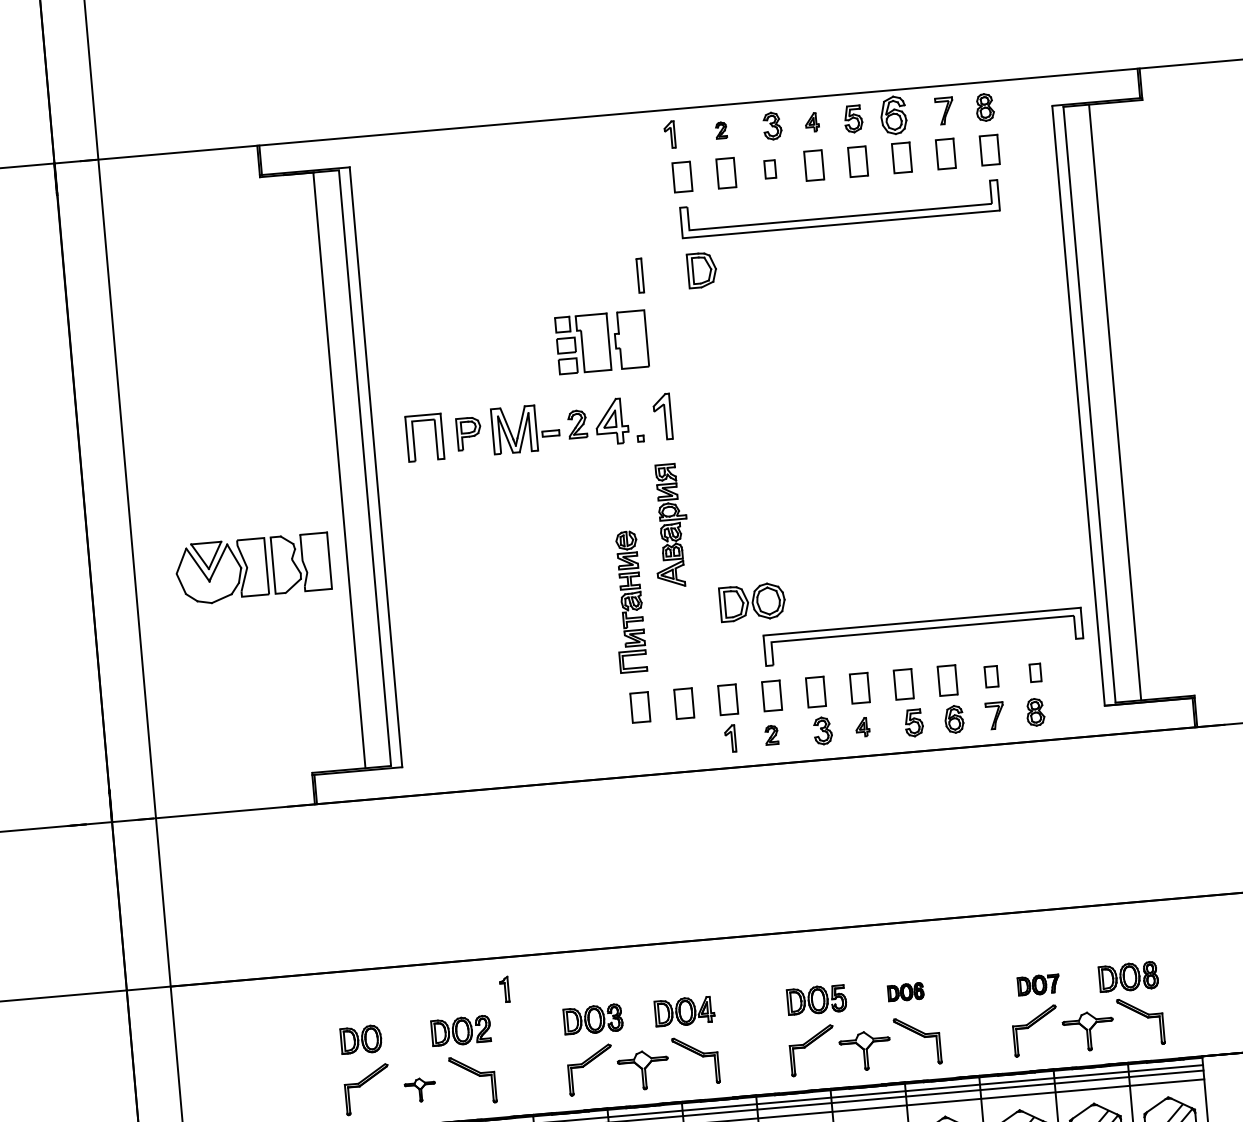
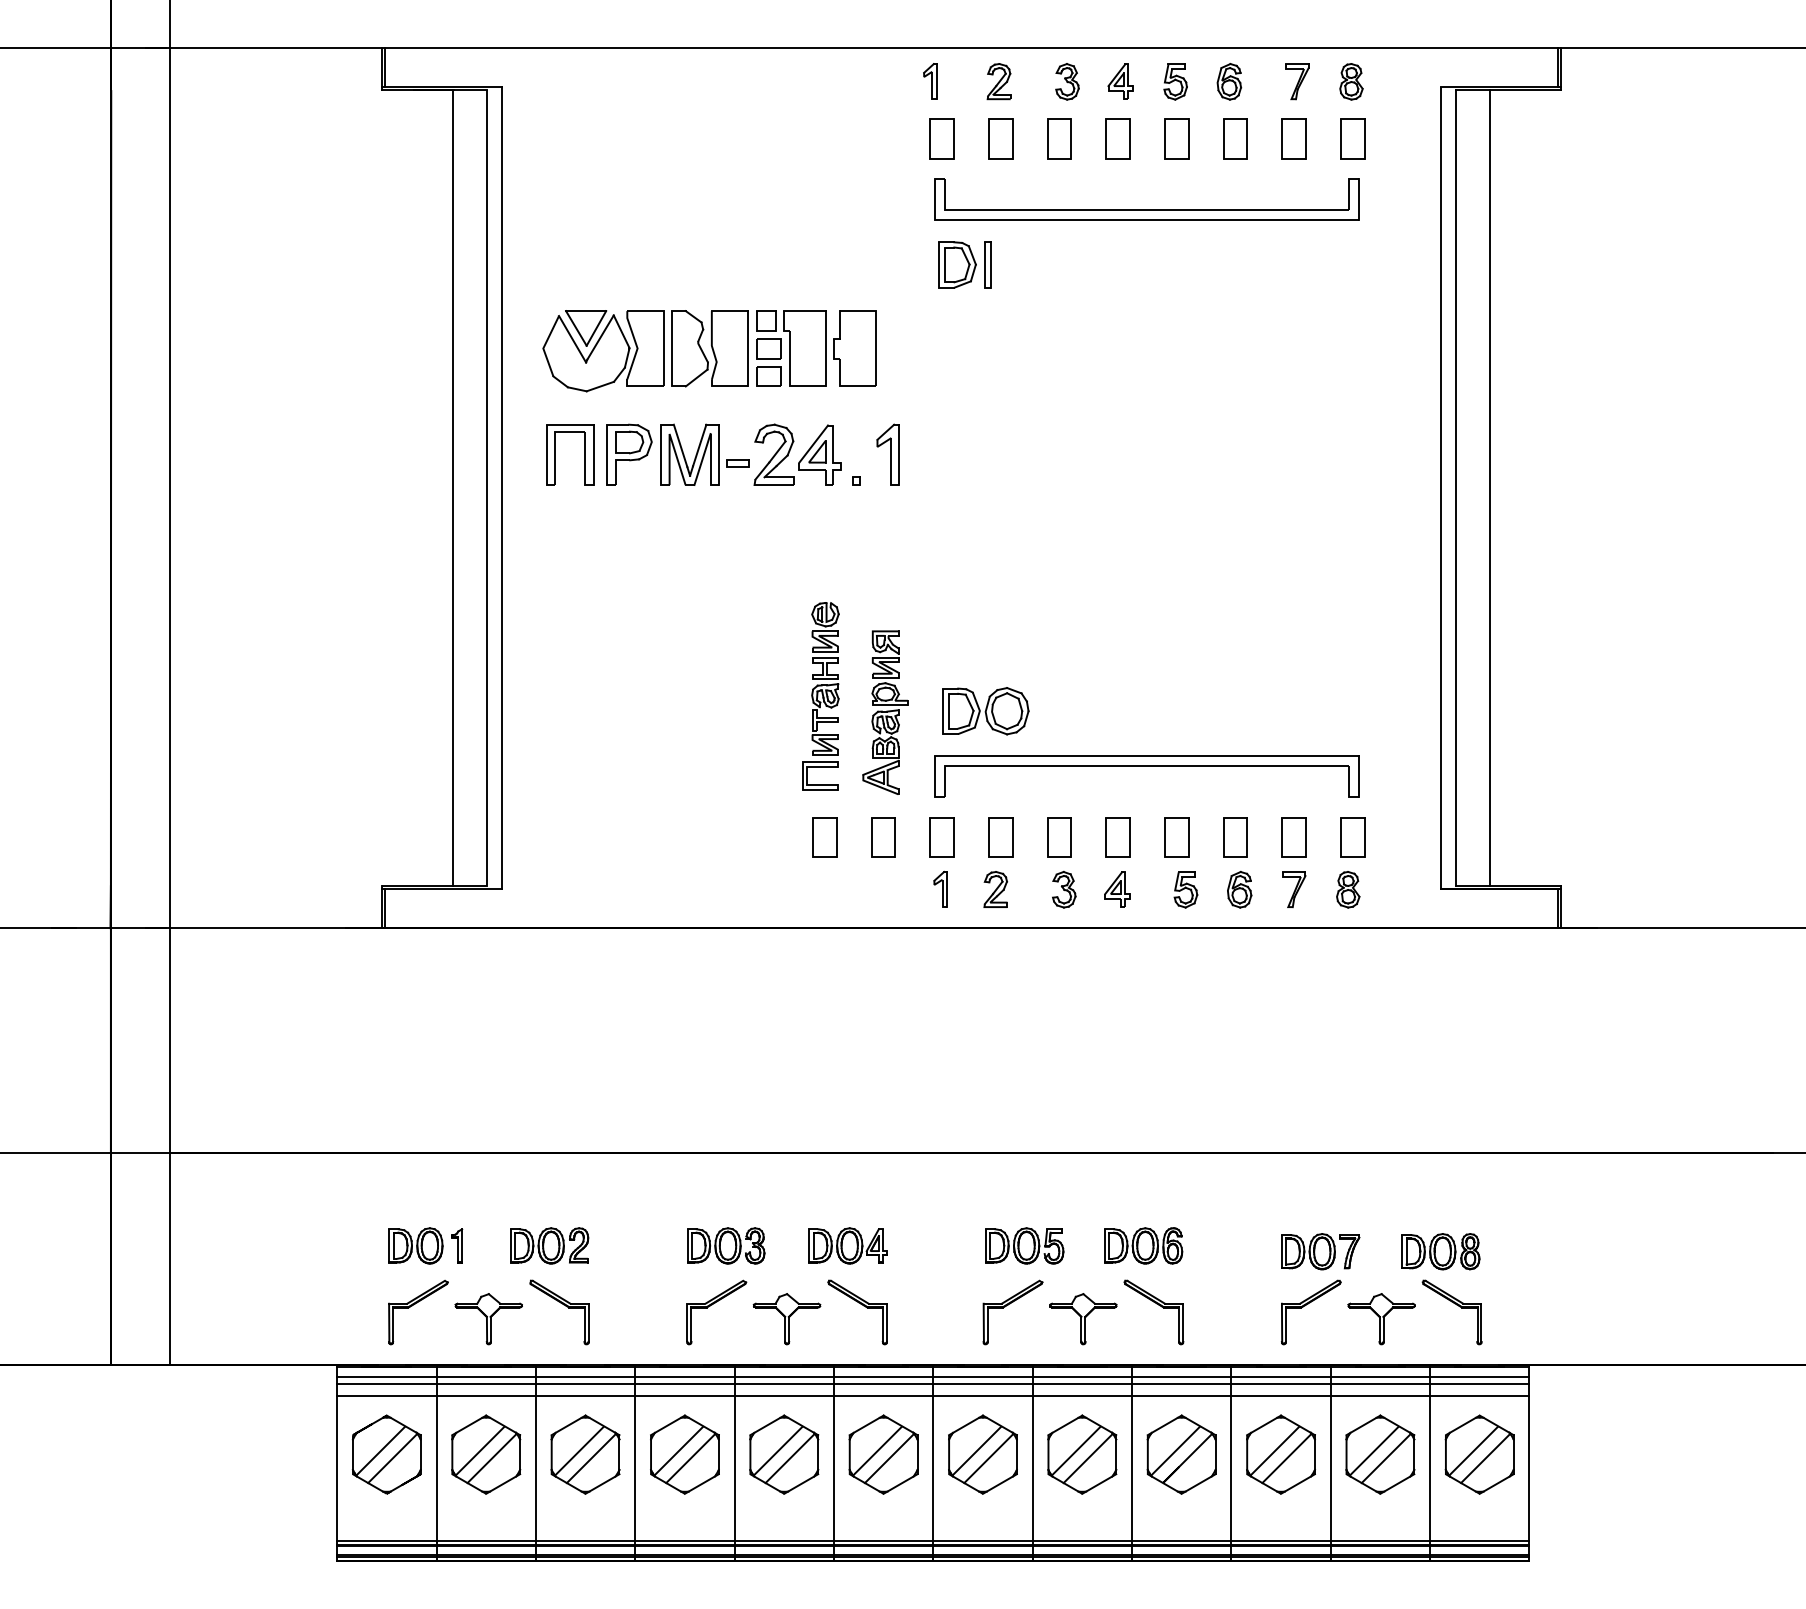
part: (893, 115) -> (1229, 81), size x0.71
part: (812, 122) -> (1120, 81), size x1.43
part: (720, 130) -> (998, 81), size x1.67
part: (770, 169) -> (1059, 138), size x1.67
part: (640, 275) -> (987, 264), moved
part: (576, 424) -> (773, 454), size x1.67
part: (469, 433) -> (629, 454), size x1.43
part: (670, 525) -> (885, 712), moved
part: (253, 569) -> (645, 351), moved
part: (922, 629) -> (1146, 766), moved
part: (1035, 672) -> (1352, 837), size x1.67
part: (991, 676) -> (1293, 837), size x1.43
part: (862, 727) -> (1117, 889), size x1.43
part: (771, 735) -> (995, 889), size x1.43
part: (1038, 984) -> (1320, 1251), size x1.43
part: (504, 989) -> (457, 1245), moved
part: (905, 991) -> (1143, 1245), size x1.67
part: (420, 1090) -> (488, 1319), size x1.67

